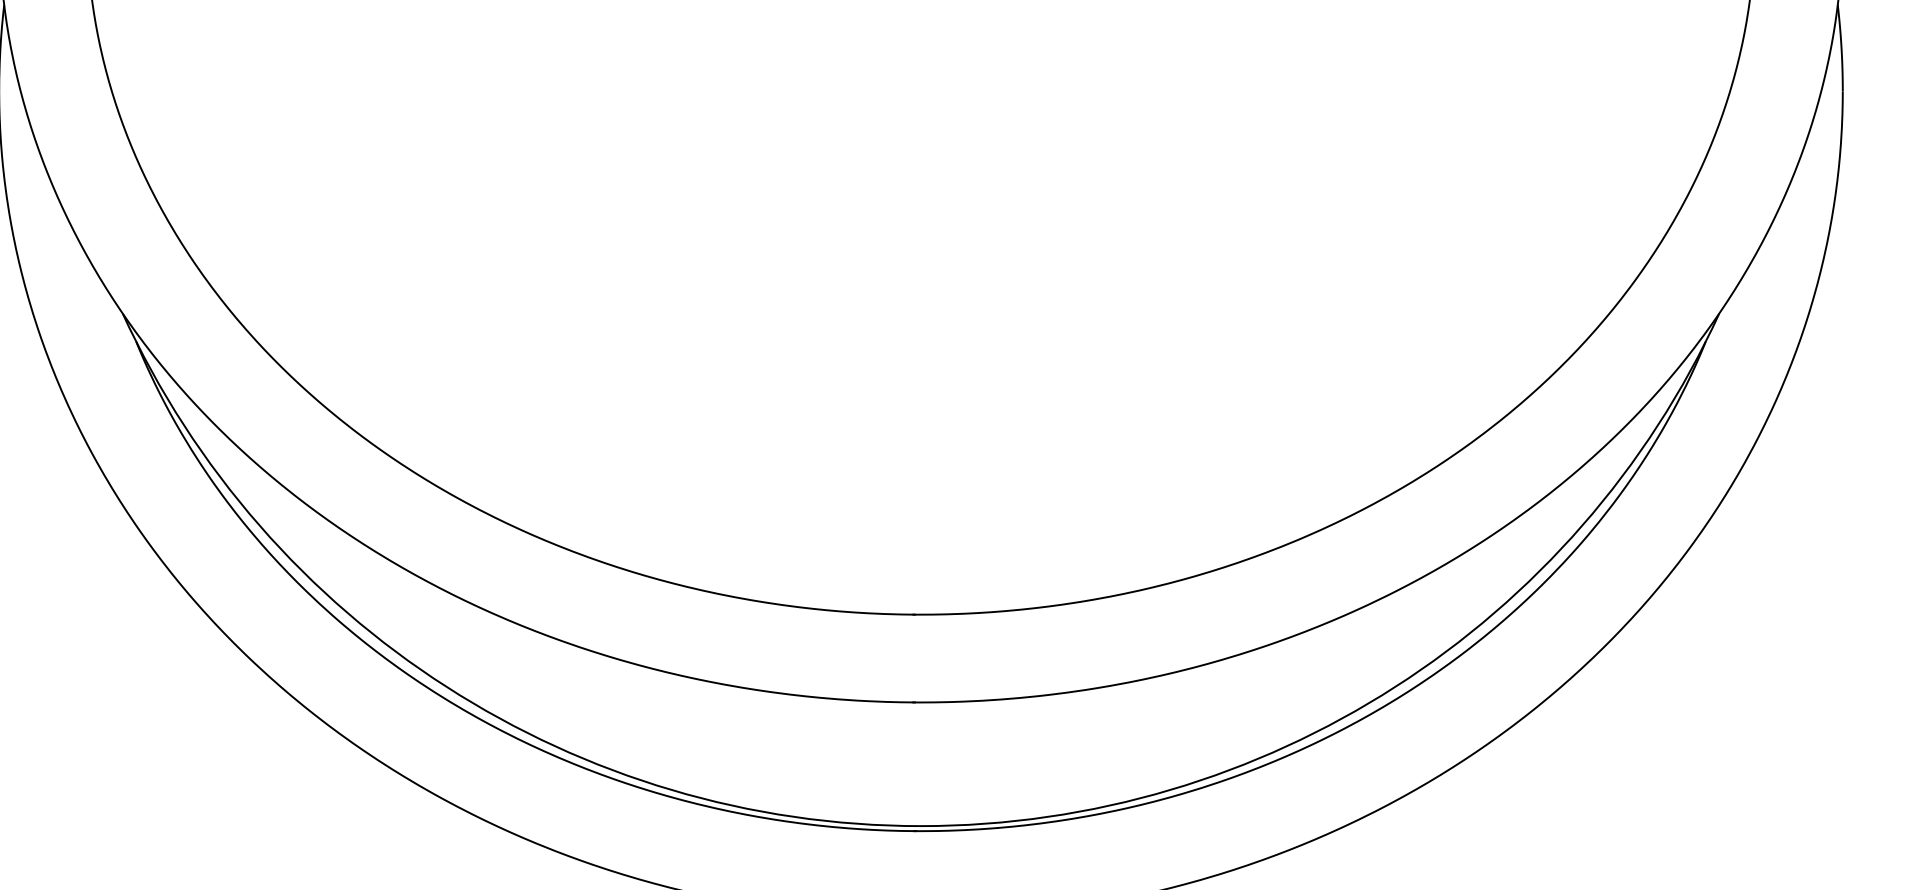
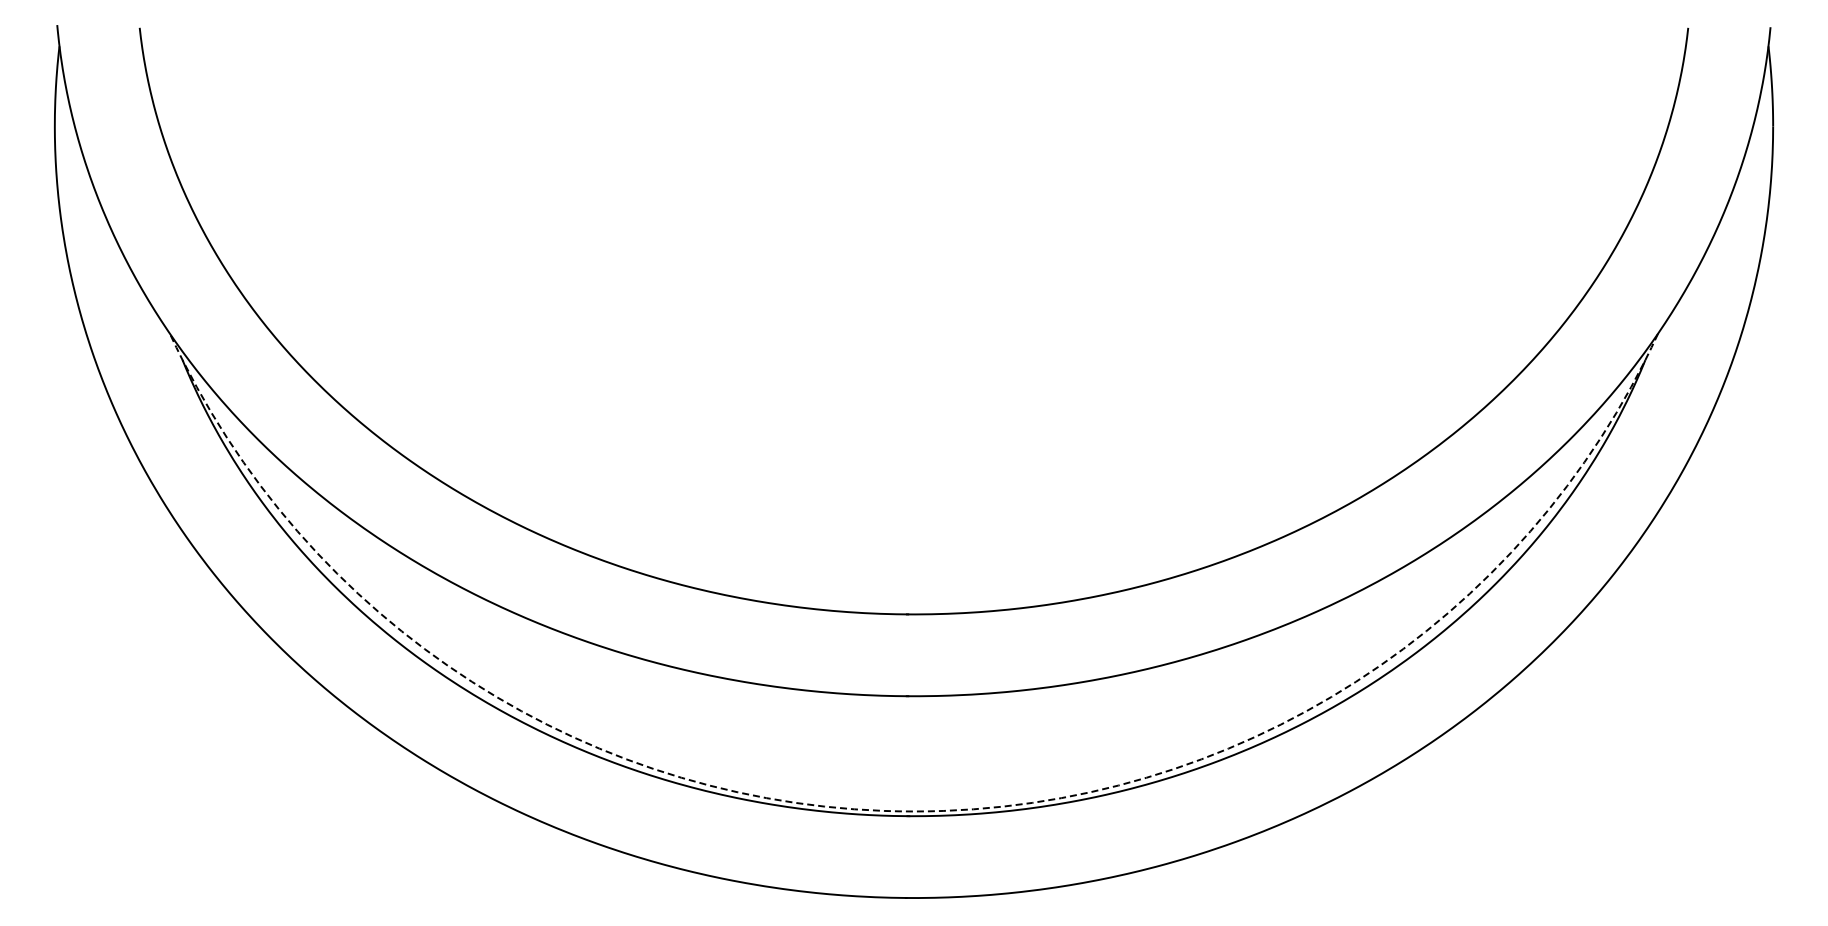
line: (920, 826) -> (913, 811), solid -> dashed

